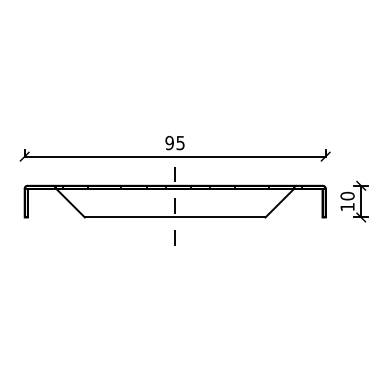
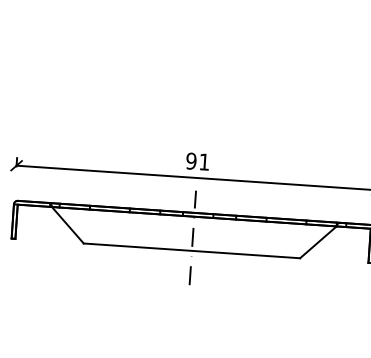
text: (180, 143) -> (204, 162), 95 -> 91

